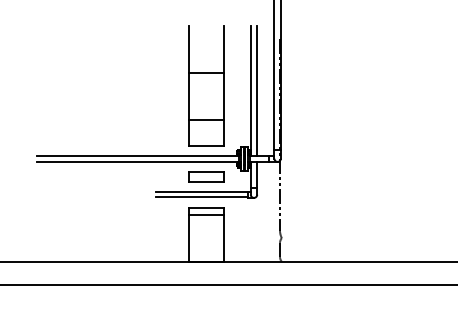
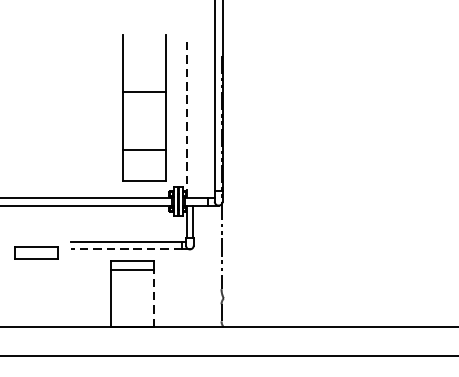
part: (206, 85) -> (144, 107), moved
line: (251, 90) -> (186, 118), solid -> dashed
line: (256, 90) -> (192, 118), removed
part: (206, 176) -> (35, 252), moved
line: (202, 197) -> (127, 248), solid -> dashed
line: (224, 238) -> (153, 298), solid -> dashed

